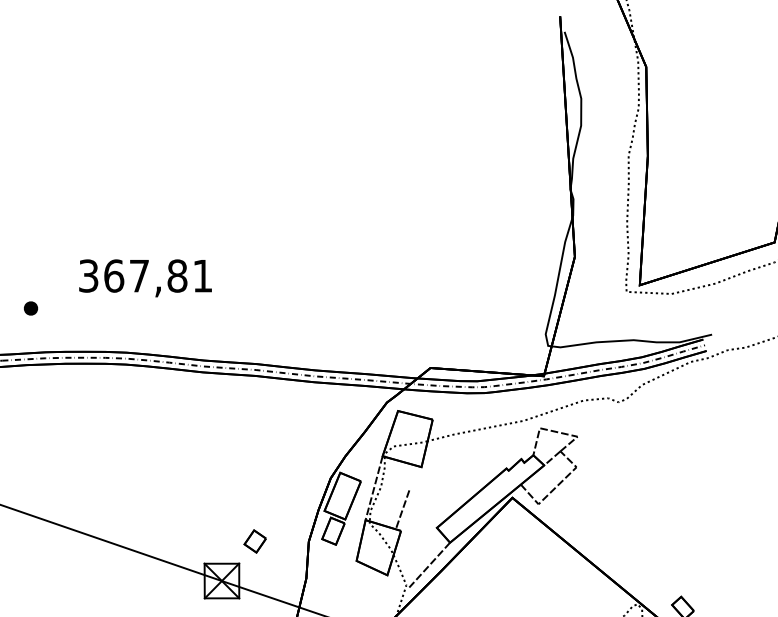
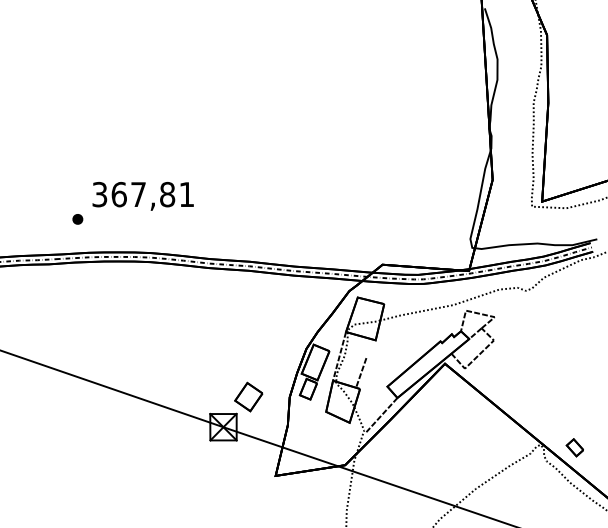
text: (144, 278) -> (142, 196), moved
part: (254, 540) -> (248, 396), size x1.67

